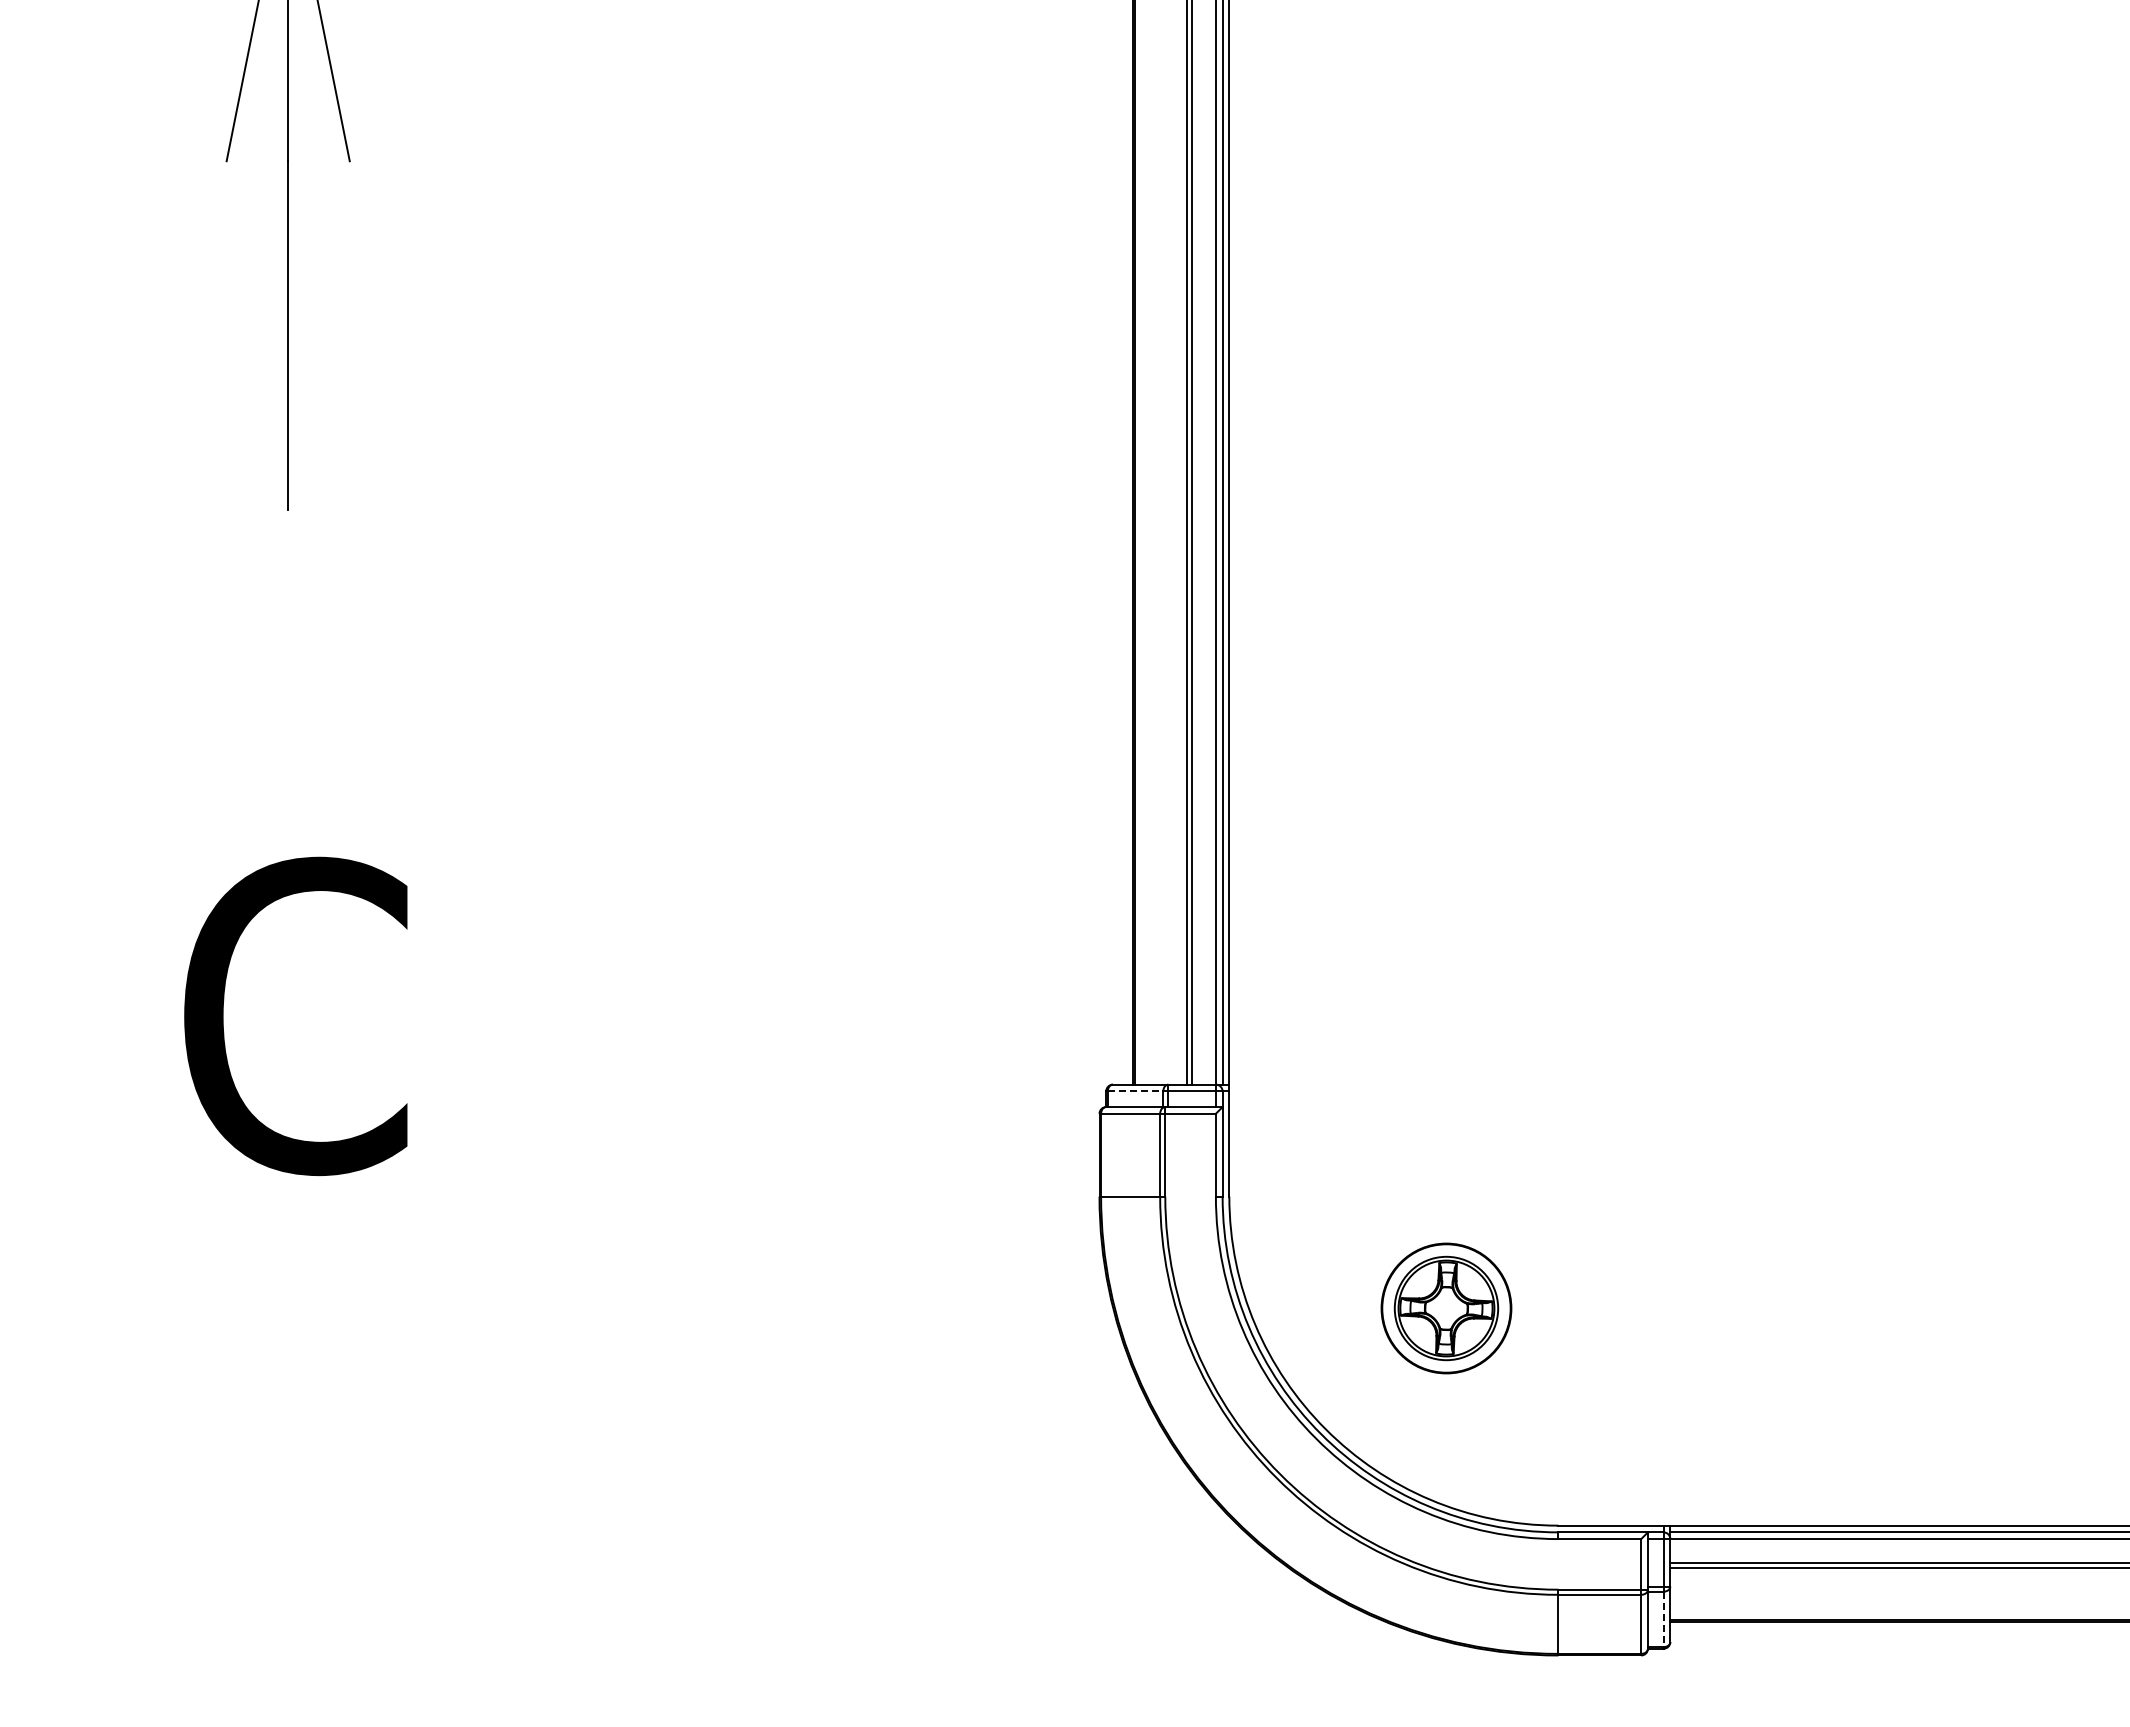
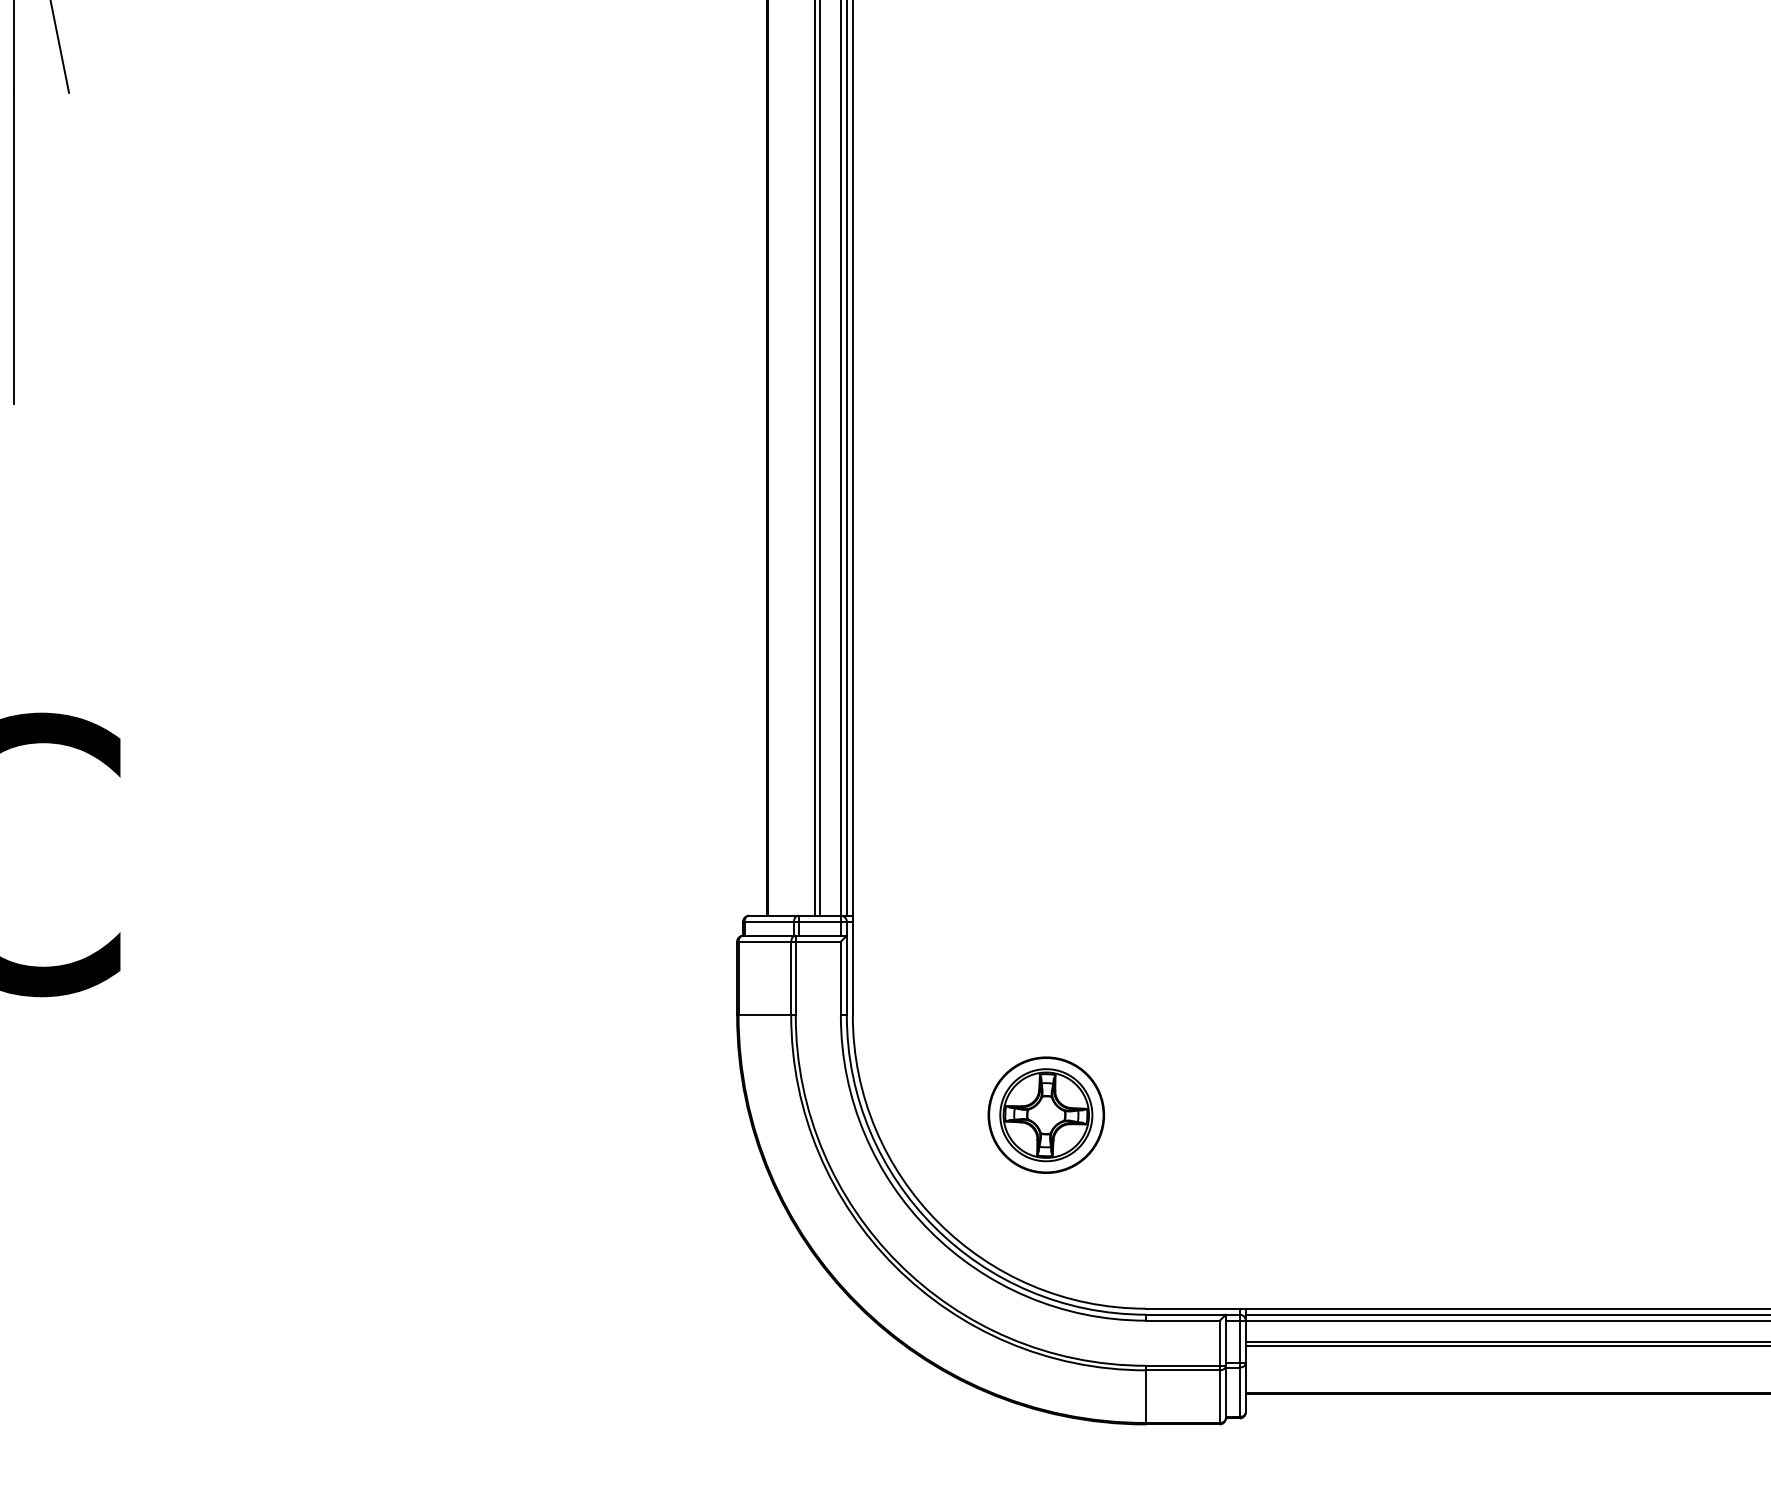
line: (1135, 1091) -> (769, 921), dashed -> solid
line: (1663, 1619) -> (1239, 1392), dashed -> solid

